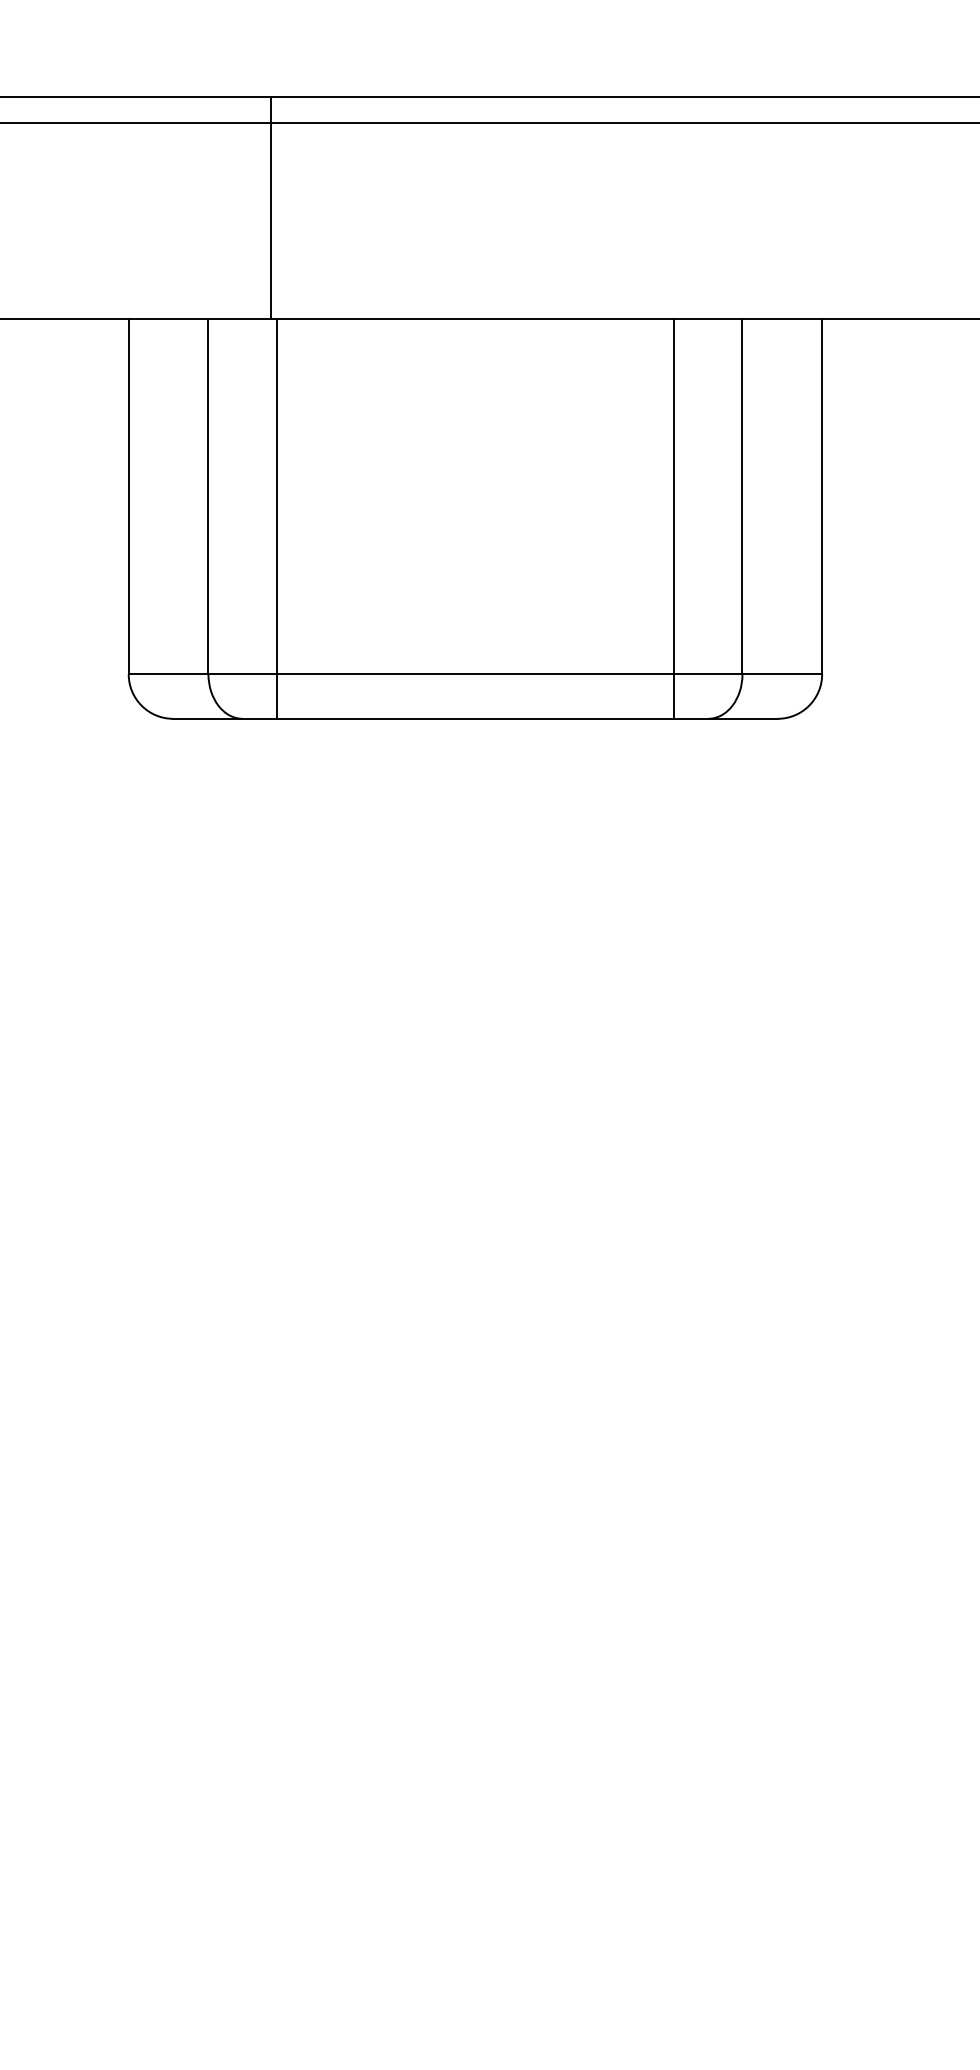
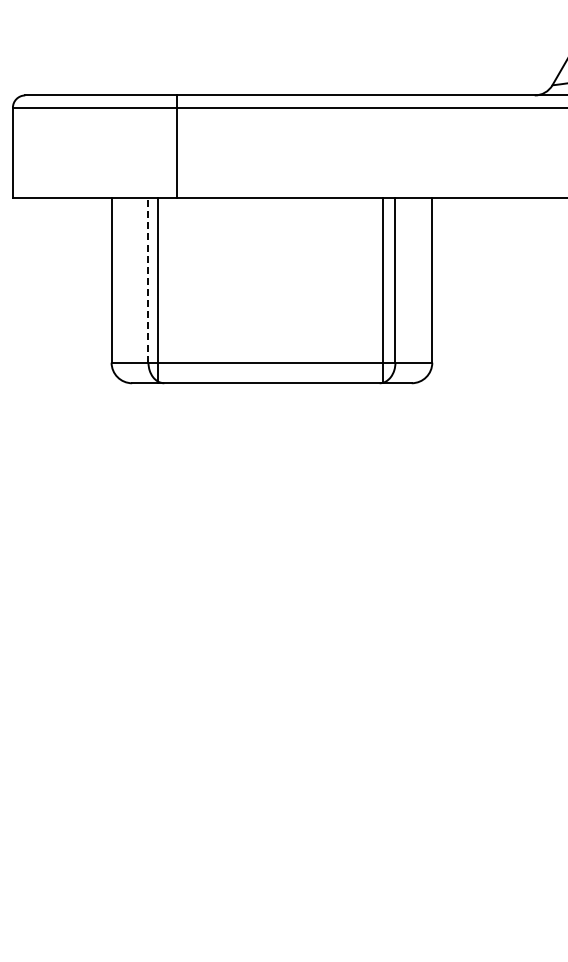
line: (208, 494) -> (148, 279), solid -> dashed
line: (277, 518) -> (158, 290), moved
line: (673, 518) -> (382, 290), moved

